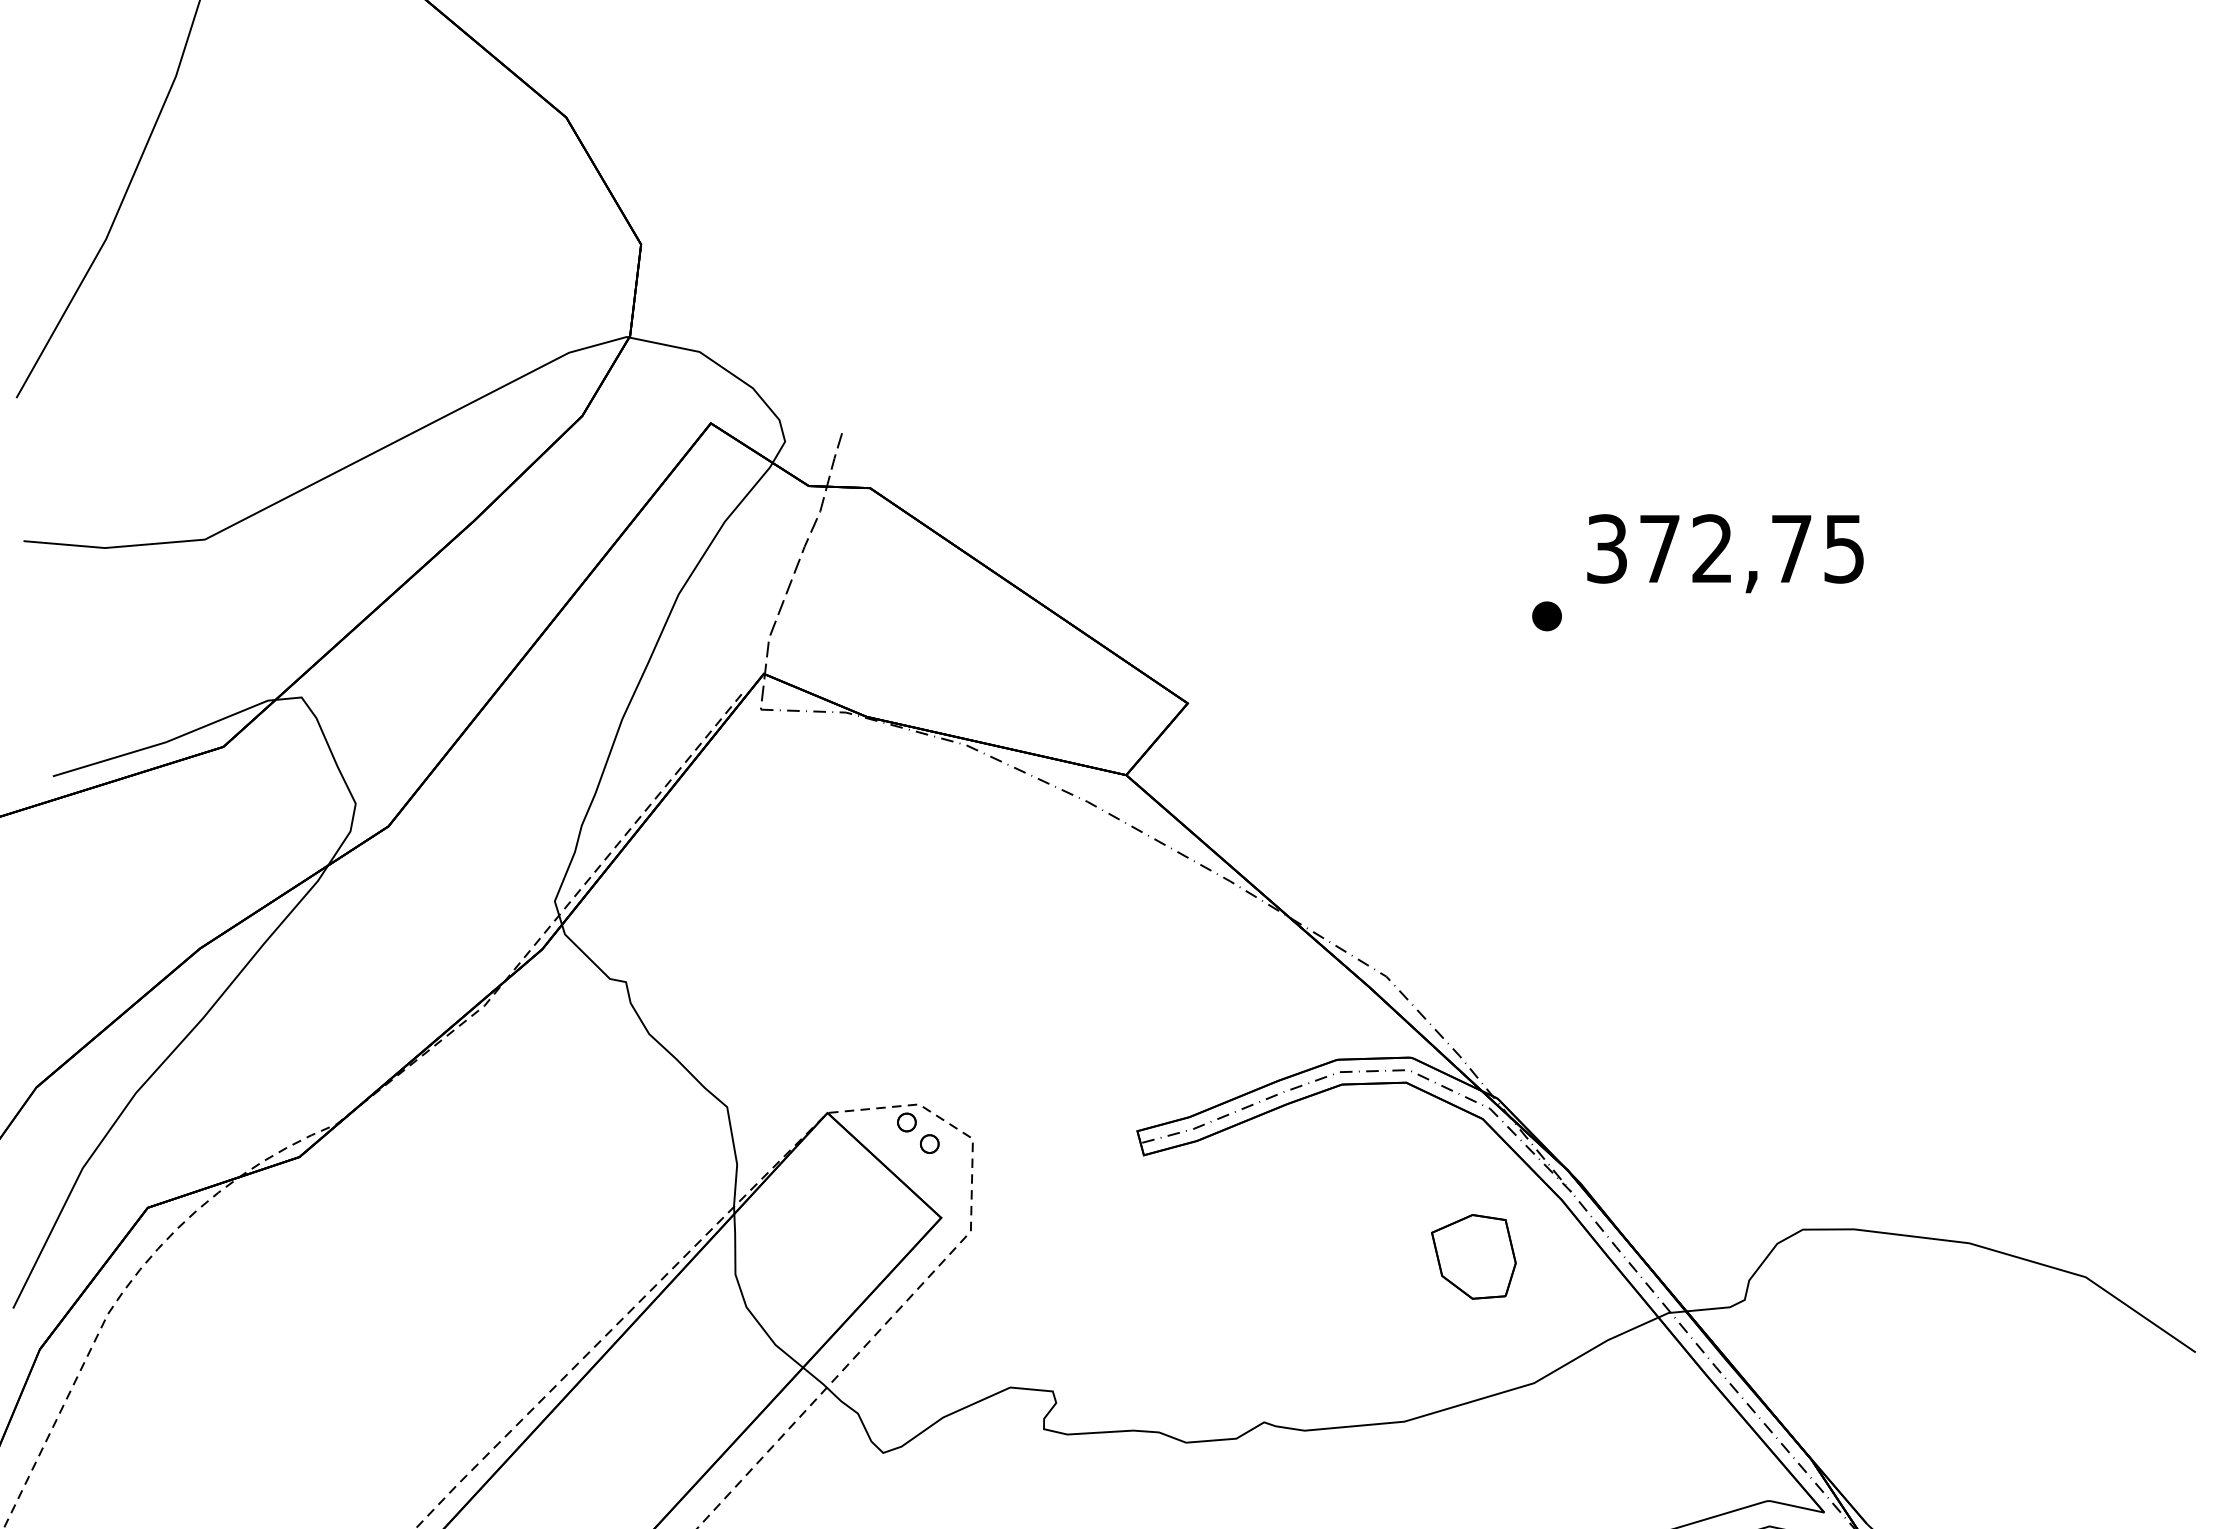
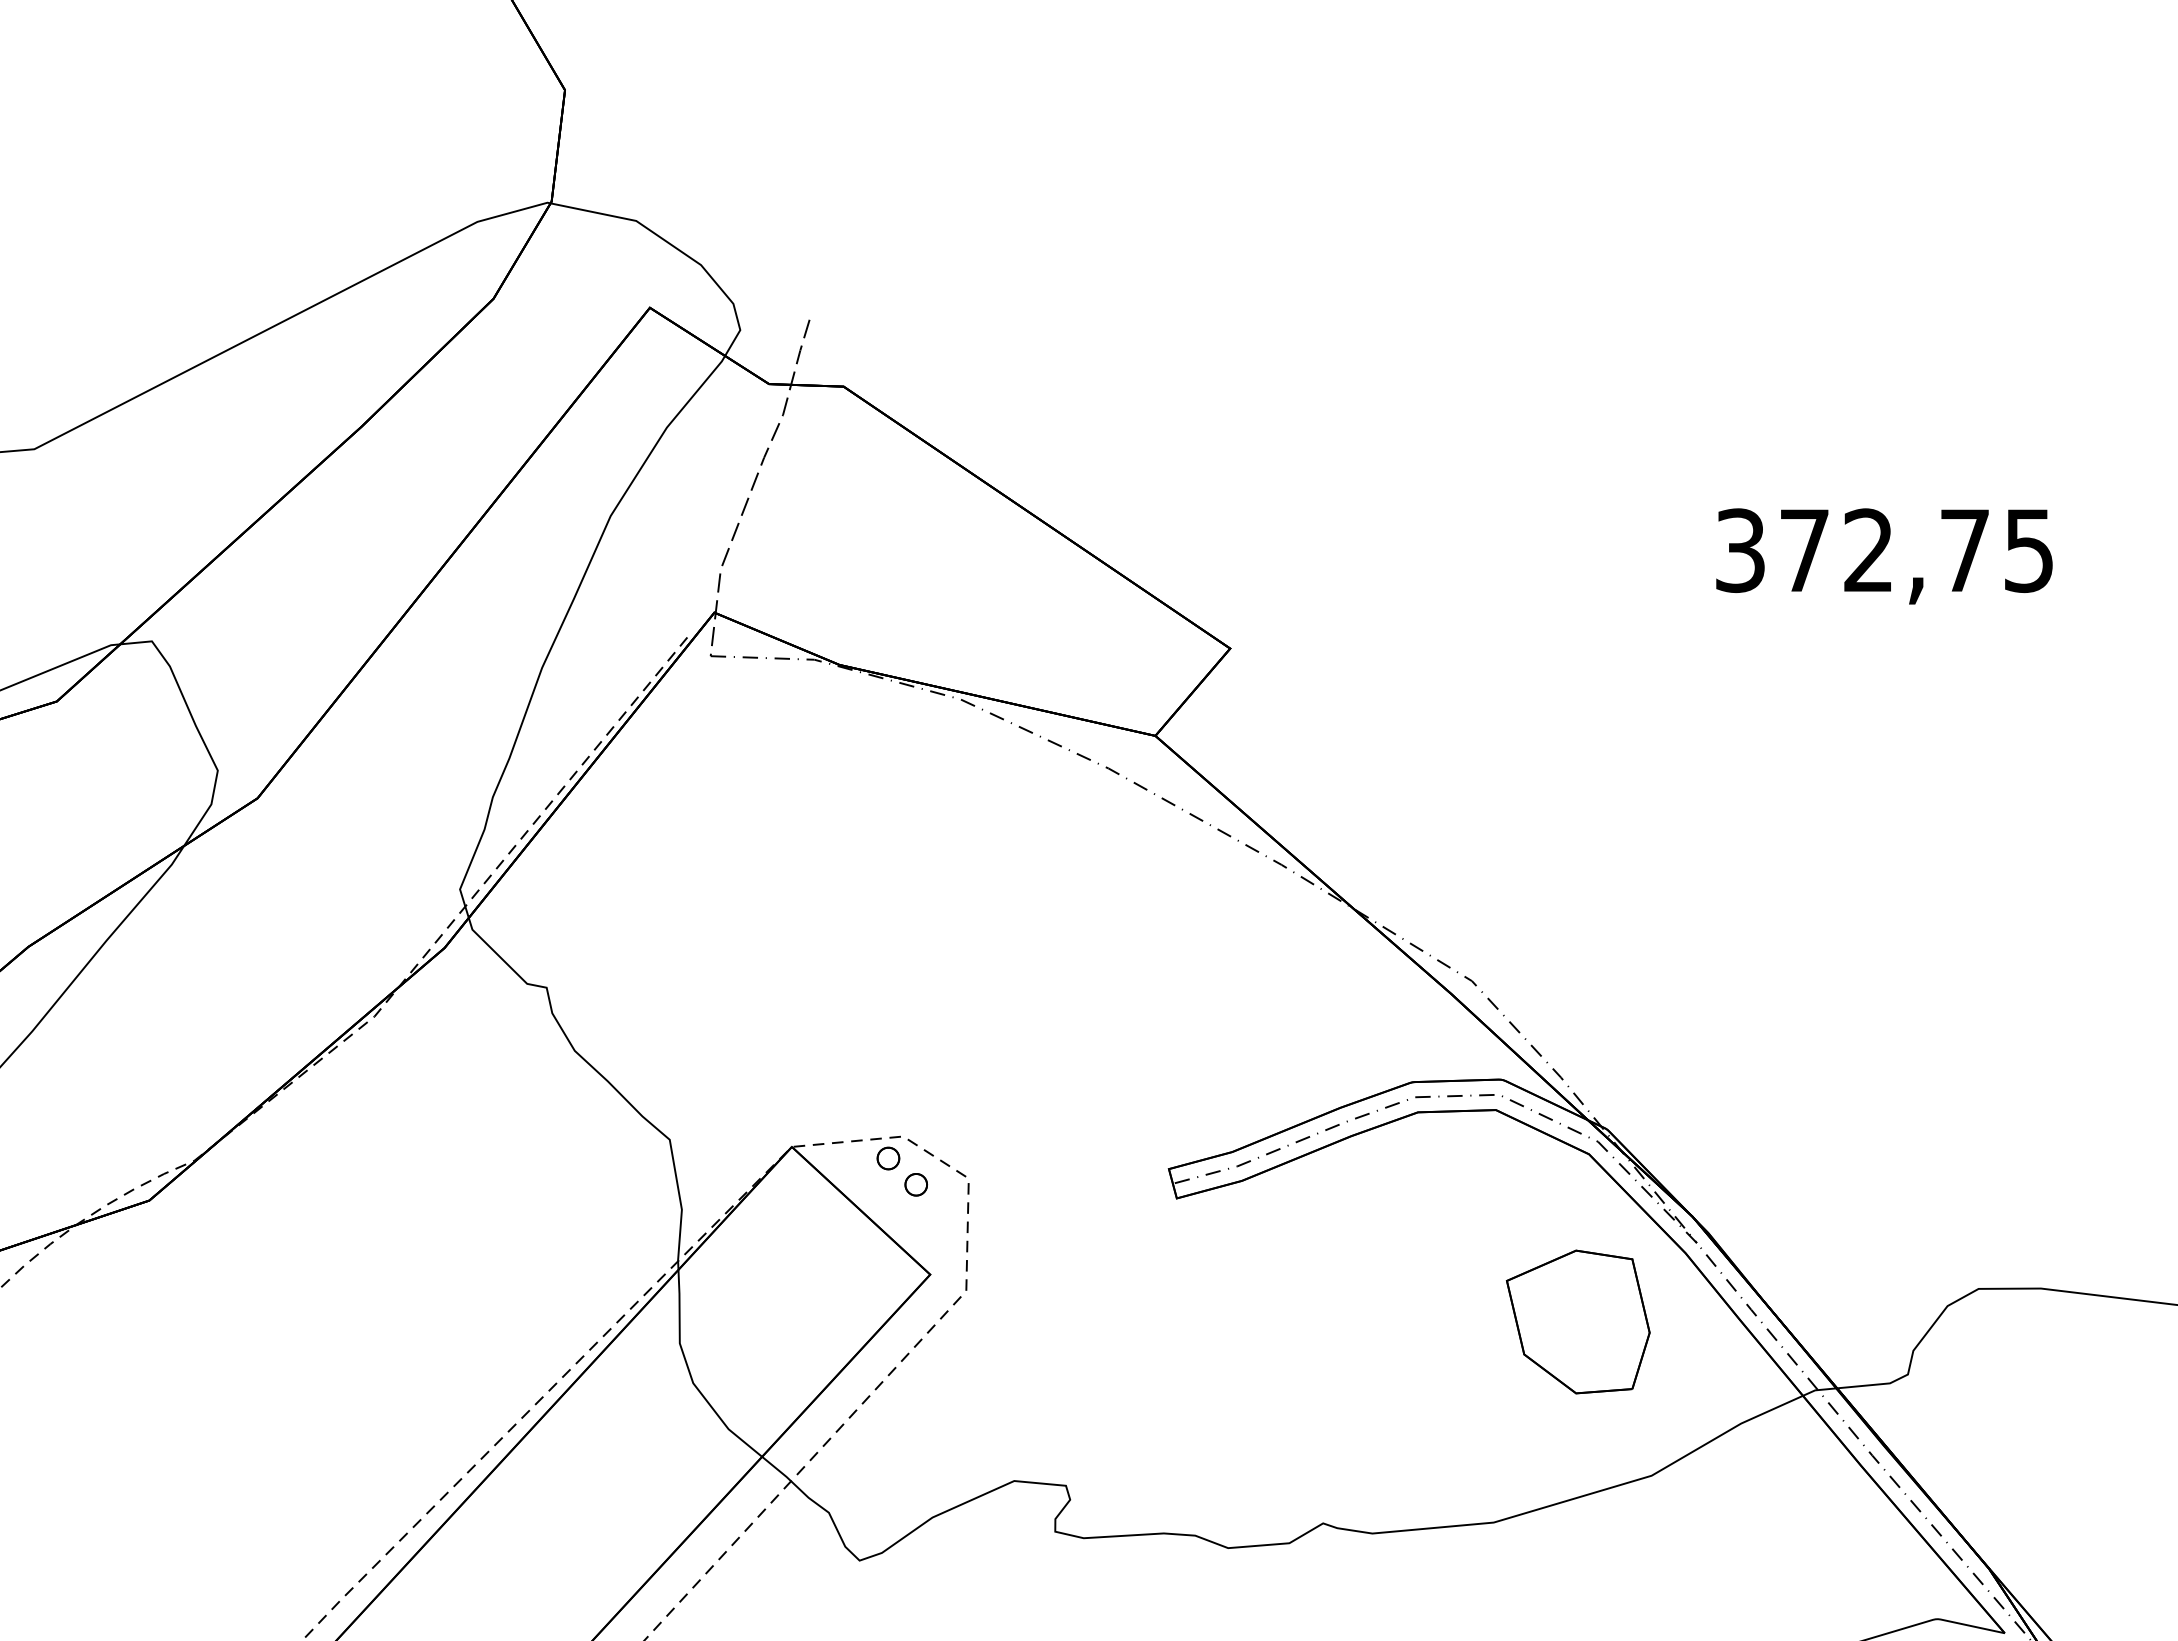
text: (1725, 553) -> (1884, 556), moved
part: (1546, 616) -> (1666, 542), removed
part: (1473, 1256) -> (1577, 1321), size x1.4

